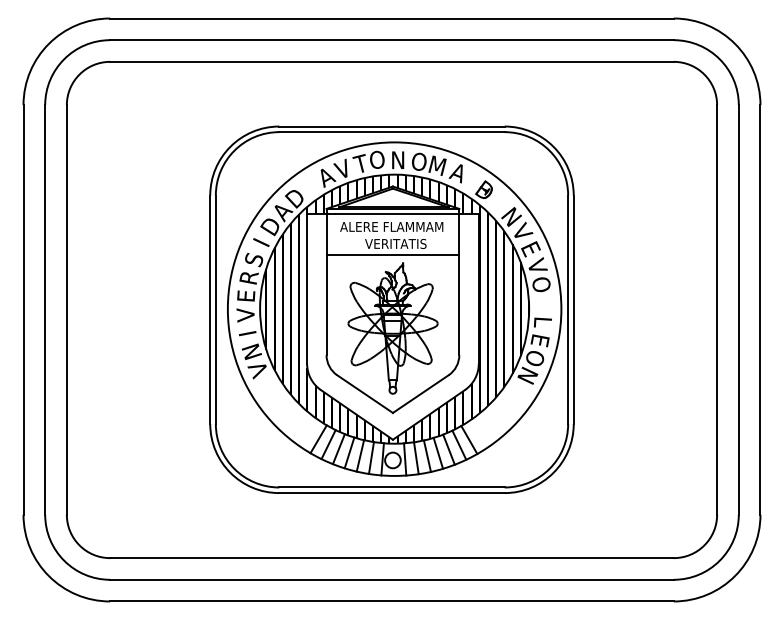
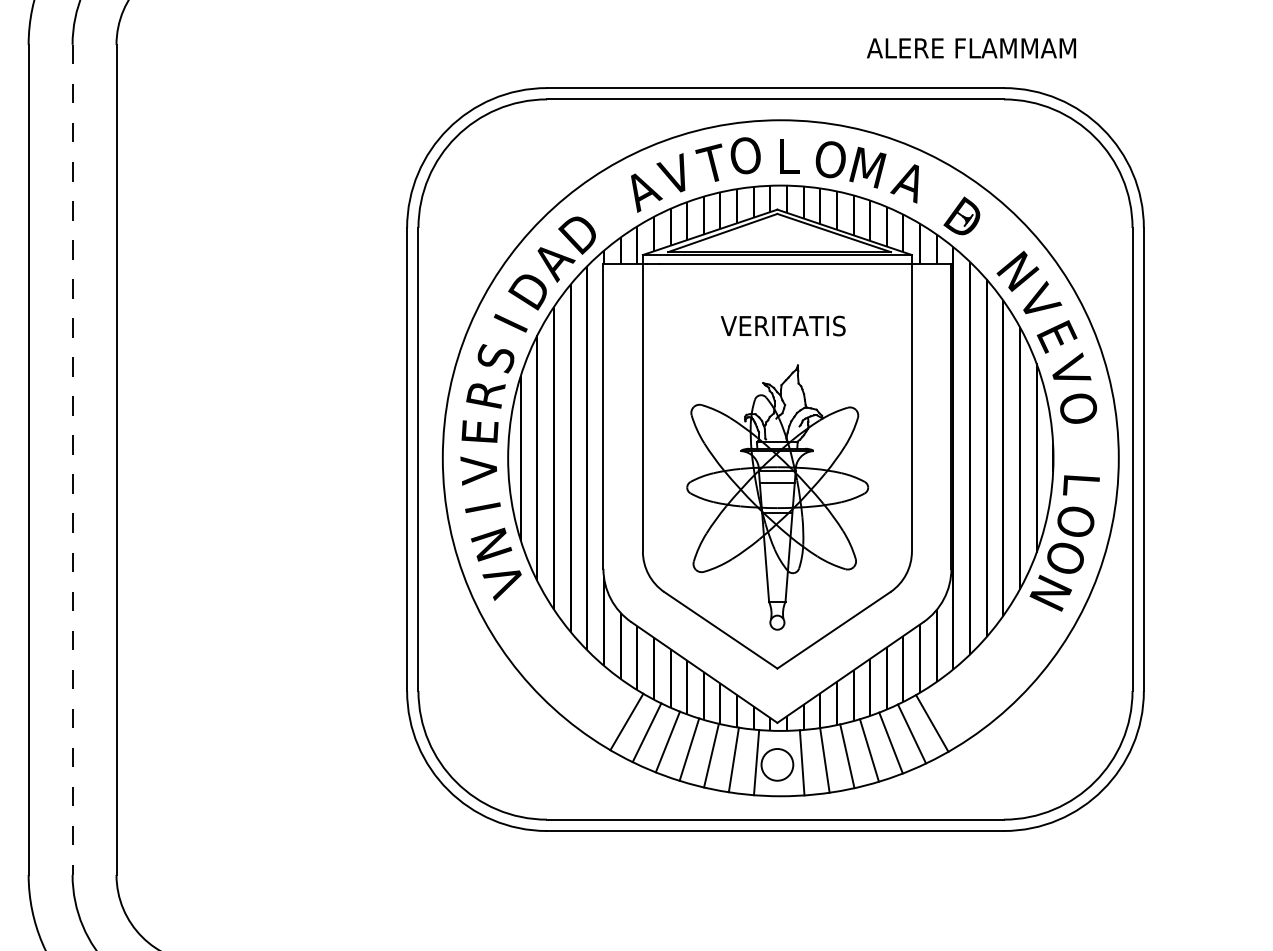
text: (398, 160) -> (788, 156), N -> L
text: (391, 226) -> (971, 47), moved
line: (392, 254) -> (776, 347), removed
line: (45, 309) -> (73, 458), solid -> dashed
text: (539, 340) -> (1074, 521), E -> O

